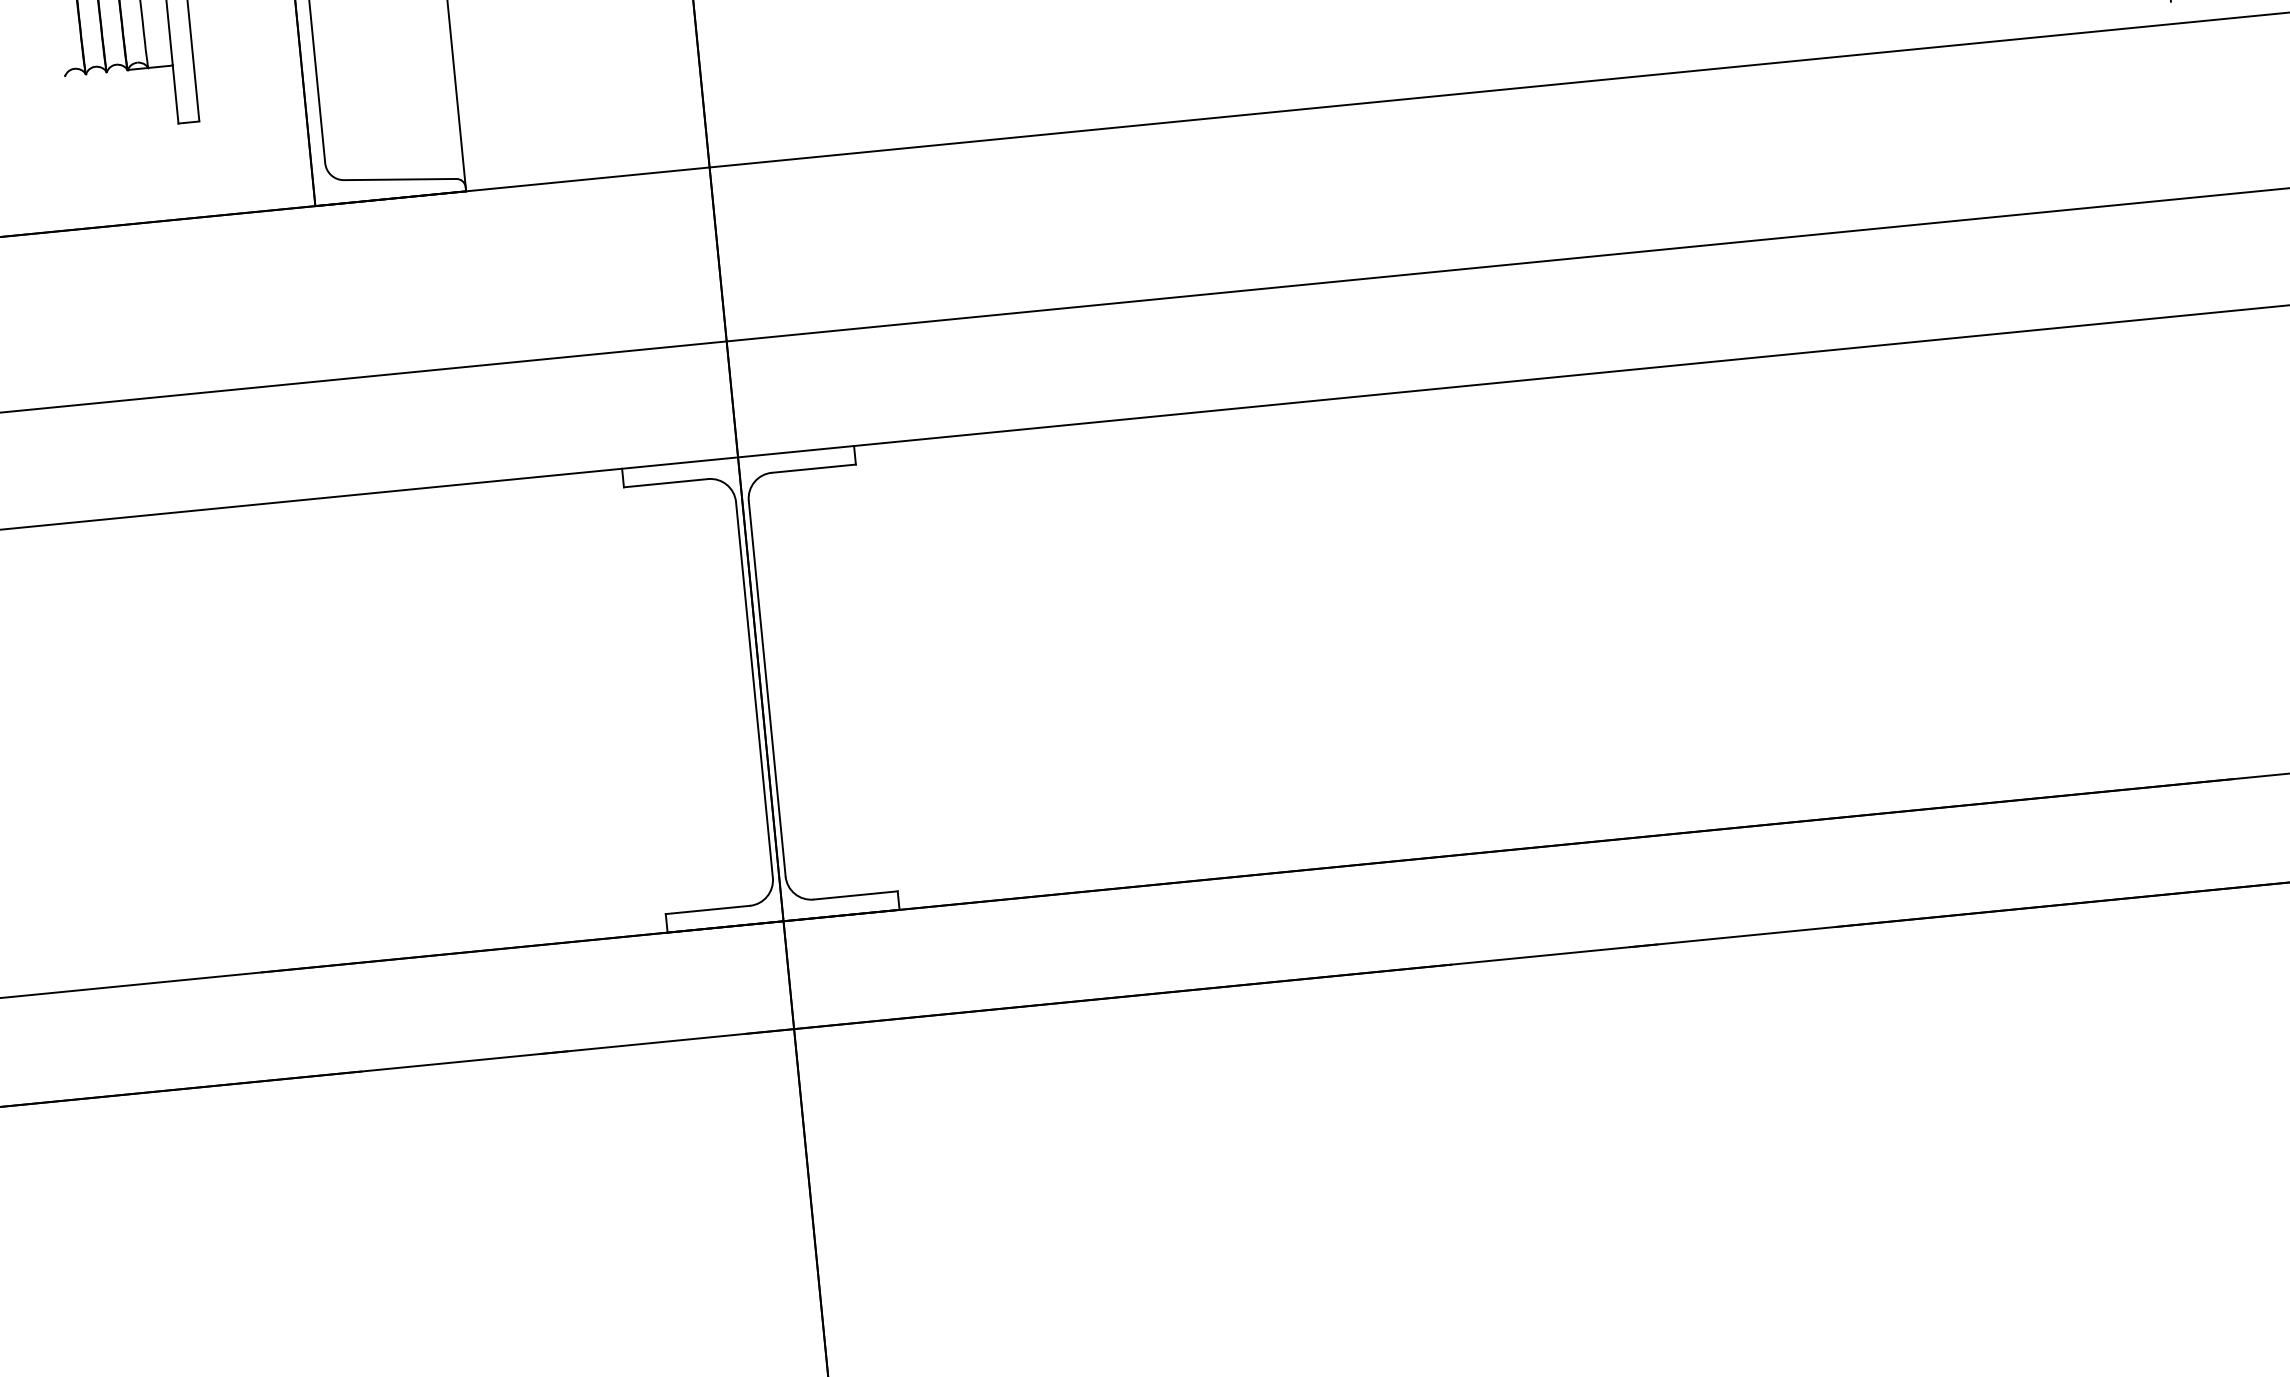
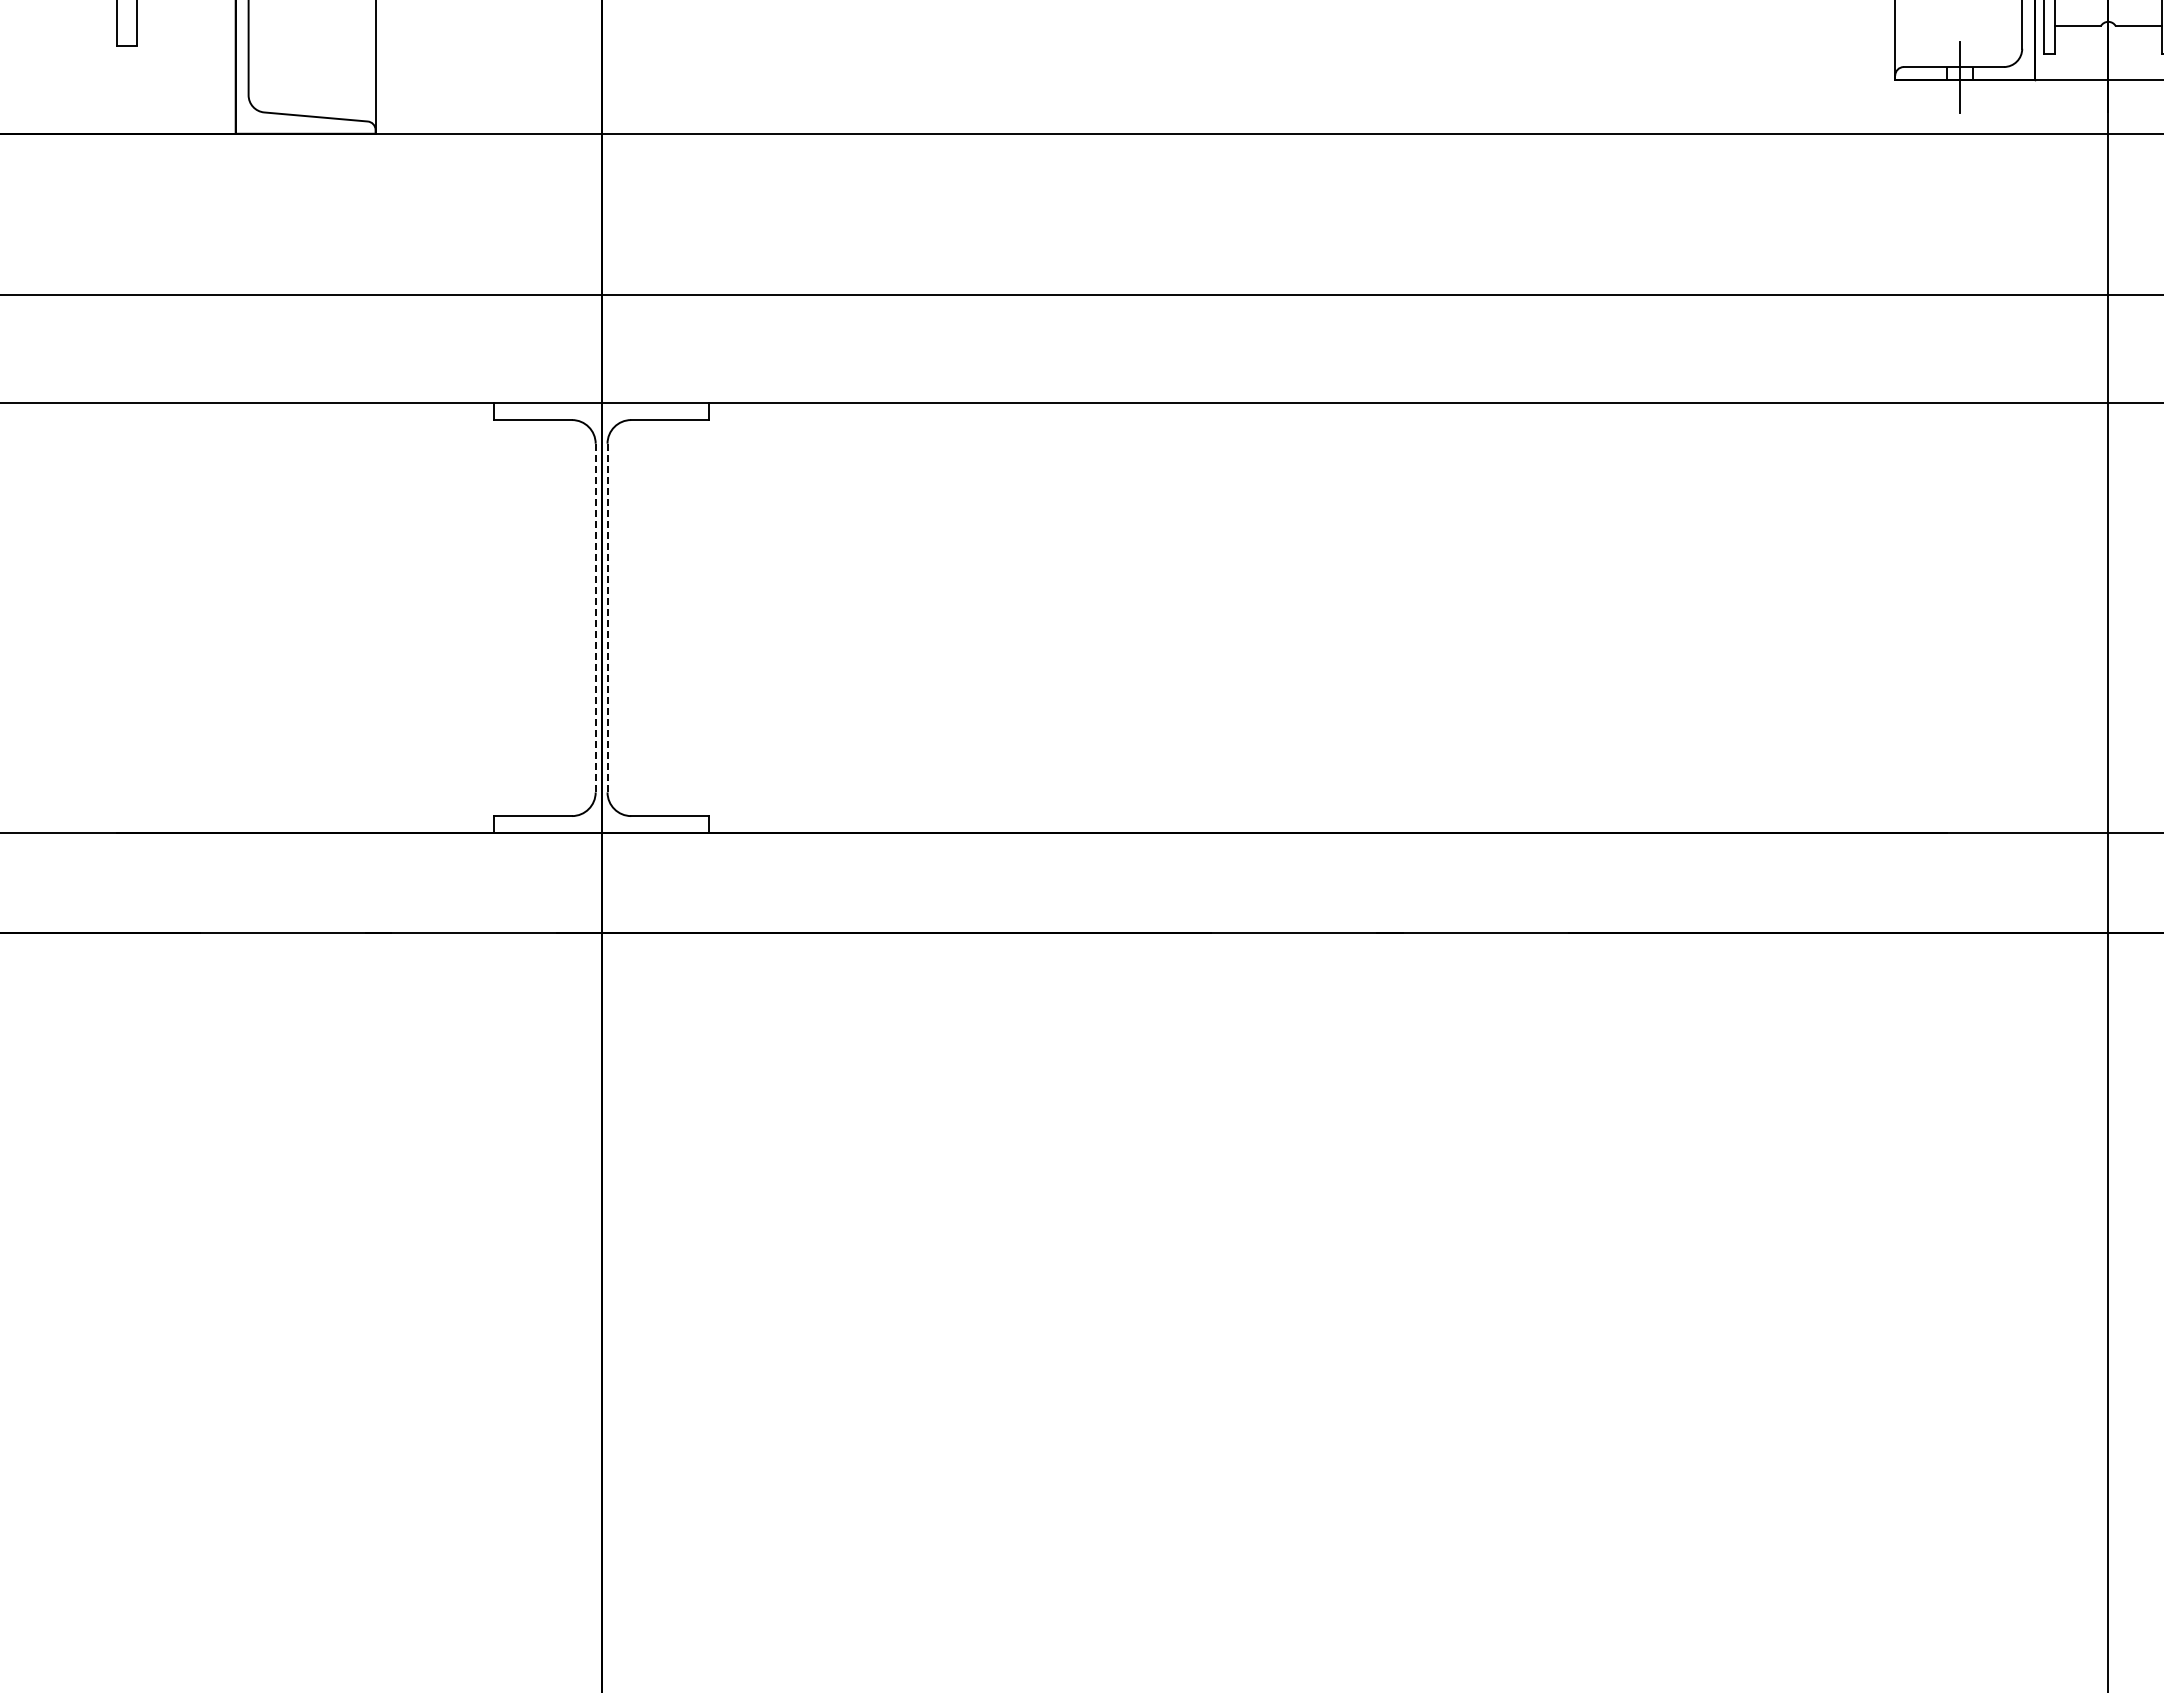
line: (767, 688) -> (607, 617), solid -> dashed
line: (754, 690) -> (595, 618), solid -> dashed

